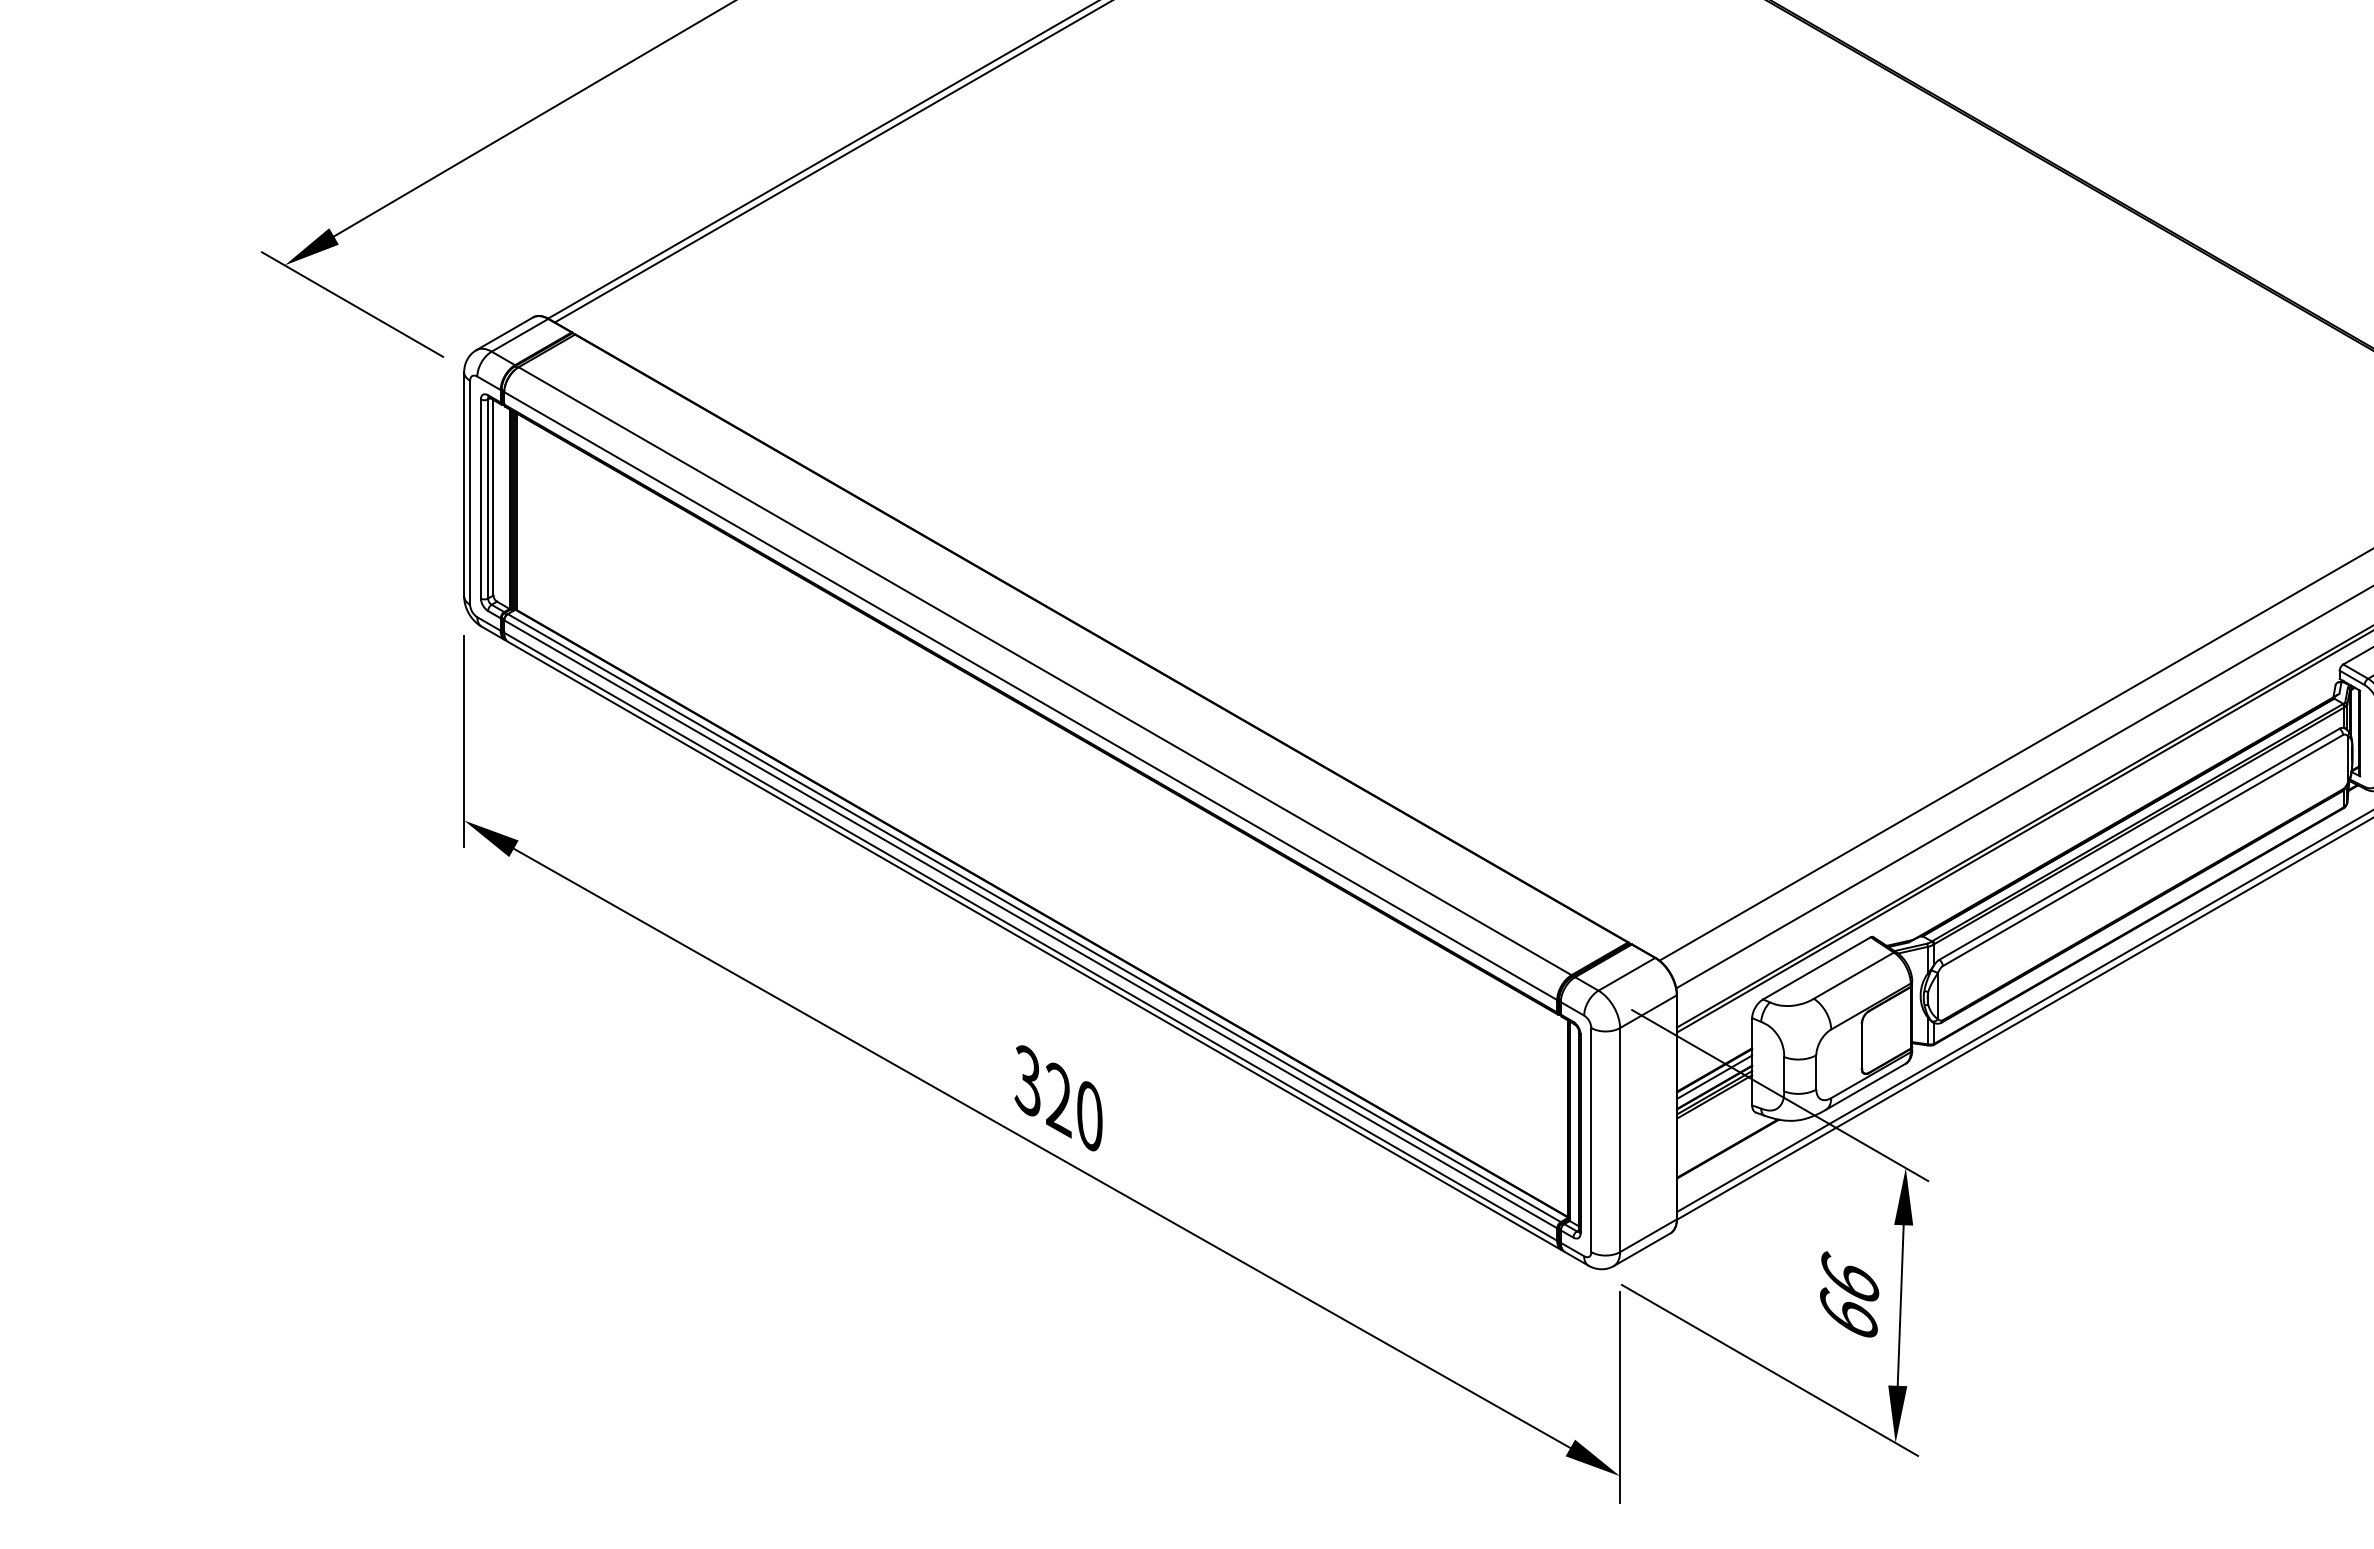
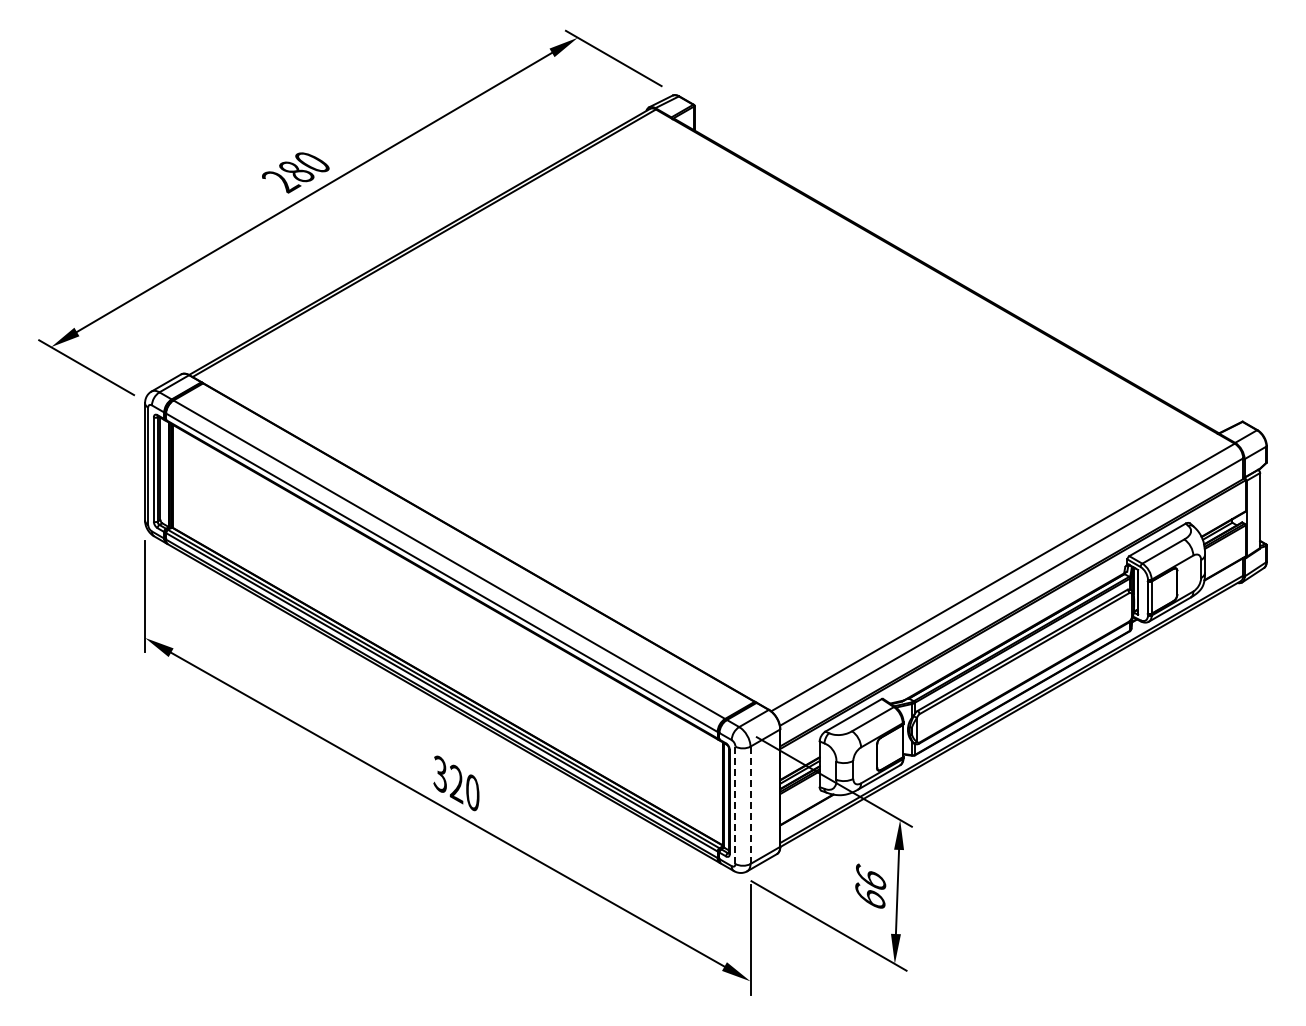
line: (1591, 1140) -> (735, 805), solid -> dashed
line: (1620, 1140) -> (750, 805), solid -> dashed

